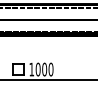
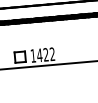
text: (44, 69) -> (46, 54), 1000 -> 1422

